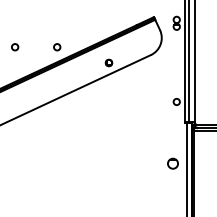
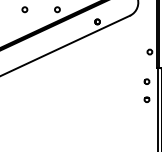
part: (172, 140) -> (146, 81), added
part: (172, 163) -> (146, 99), size x0.62

